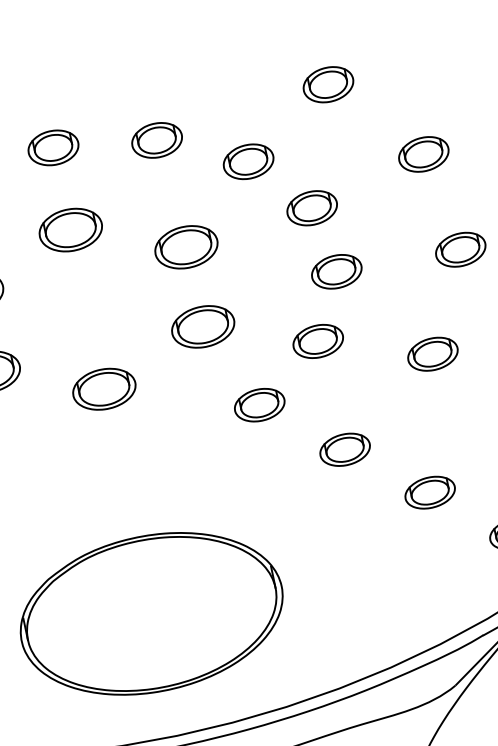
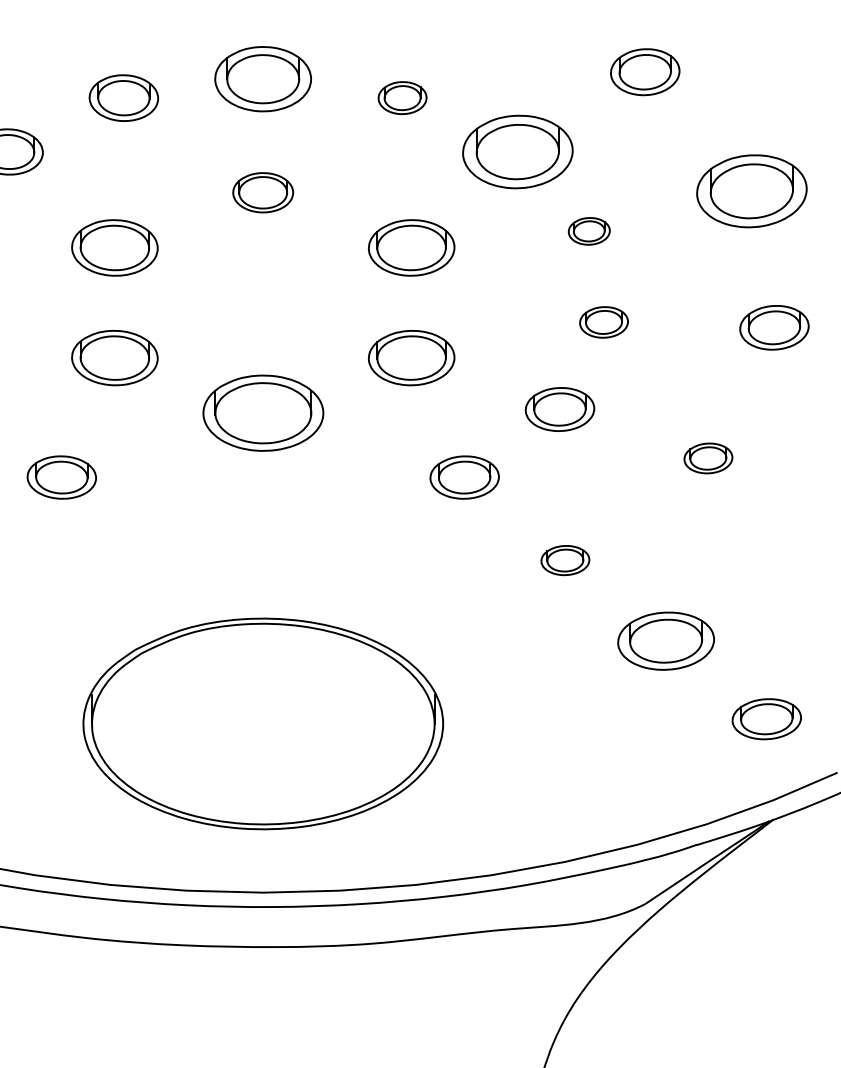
part: (156, 139) -> (402, 97), size x0.7
part: (53, 147) -> (263, 78), size x1.4
part: (424, 153) -> (752, 190), size x1.6
part: (248, 161) -> (517, 151), size x1.6
part: (312, 208) -> (589, 231), size x0.6
part: (70, 229) -> (262, 192), size x0.7
part: (336, 271) -> (603, 322), size x0.7
part: (433, 354) -> (708, 458), size x0.7
part: (103, 388) -> (262, 412), size x1.4
part: (345, 449) -> (565, 560), size x0.7
part: (429, 492) -> (665, 640), size x1.4

